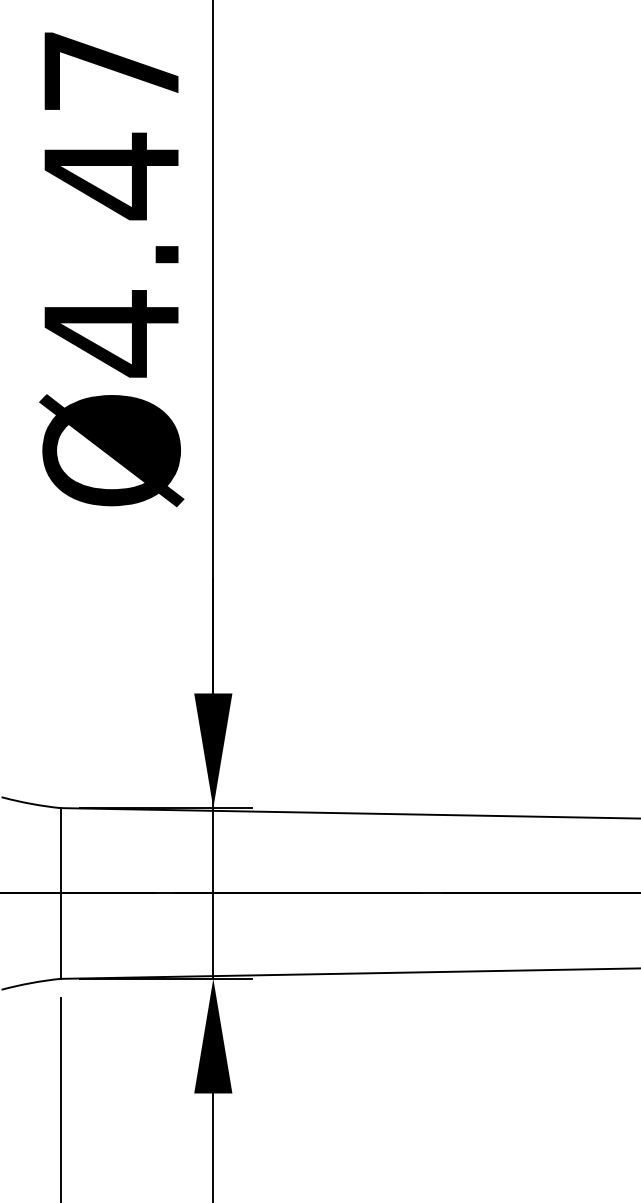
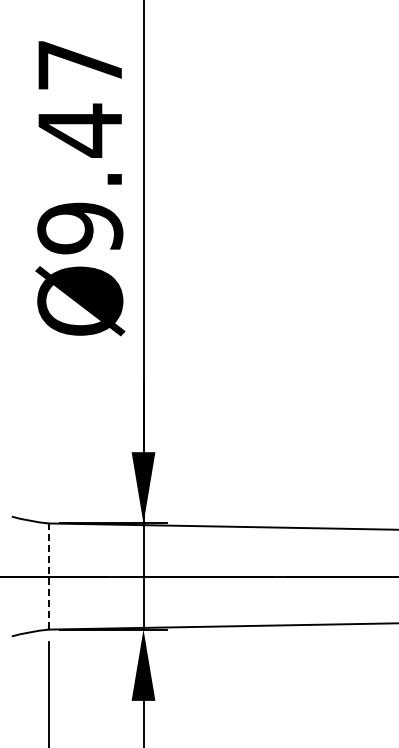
text: (111, 333) -> (80, 228), Ø4.47 -> Ø9.47
line: (60, 895) -> (48, 577), solid -> dashed

